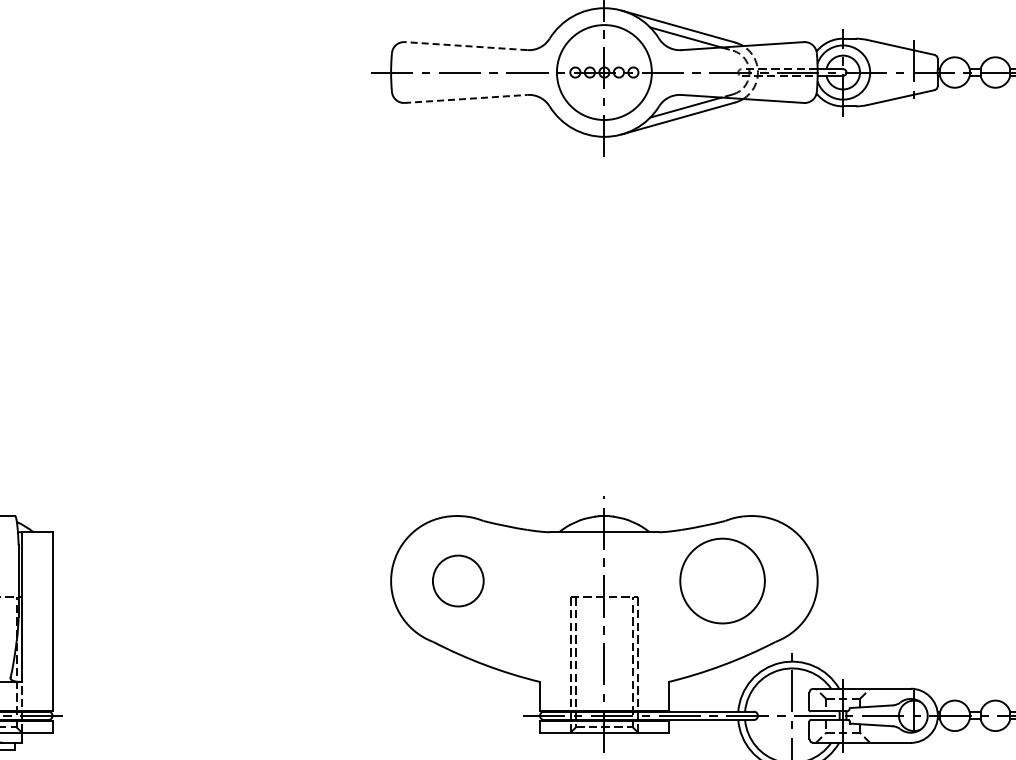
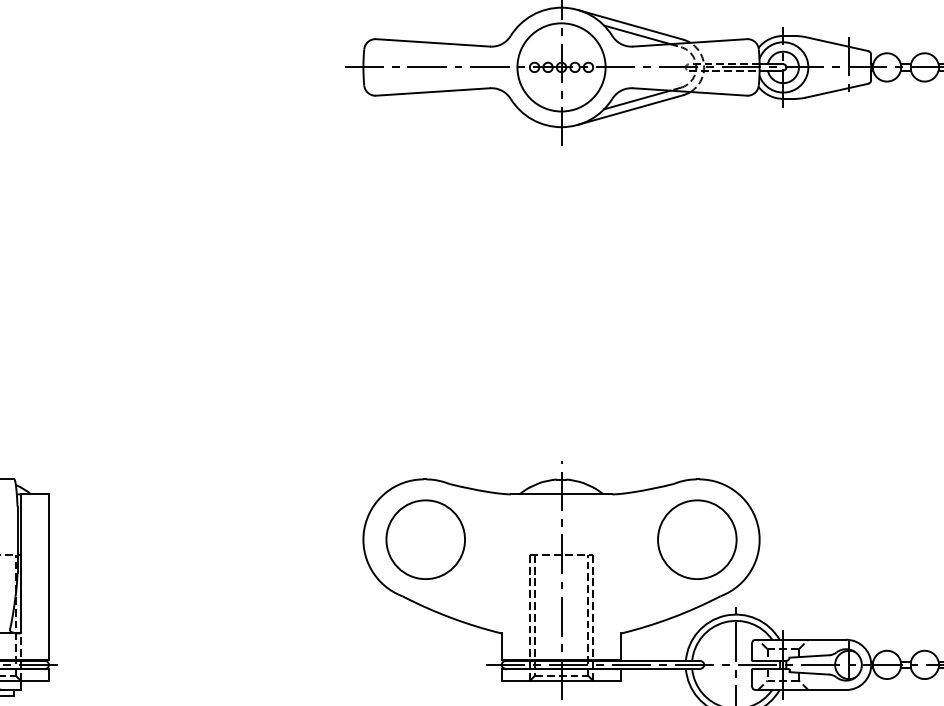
line: (465, 46) -> (432, 43), dashed -> solid
line: (465, 98) -> (432, 91), dashed -> solid
part: (458, 580) -> (426, 539), size x1.67
part: (722, 580) -> (697, 539), moved

